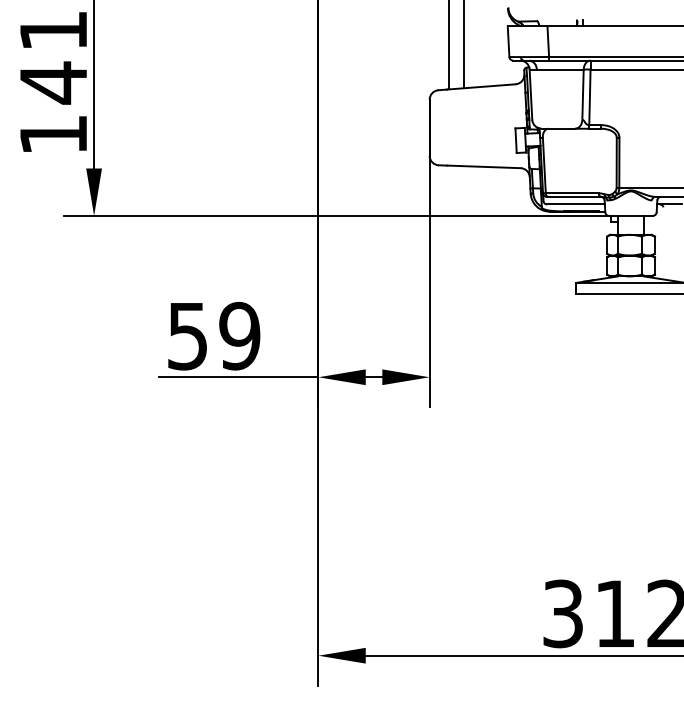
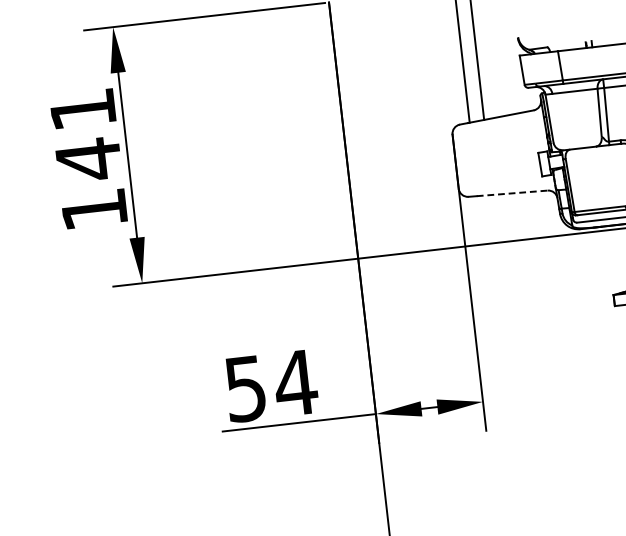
line: (484, 166) -> (512, 192), solid -> dashed
text: (239, 335) -> (295, 382), 59 -> 54

